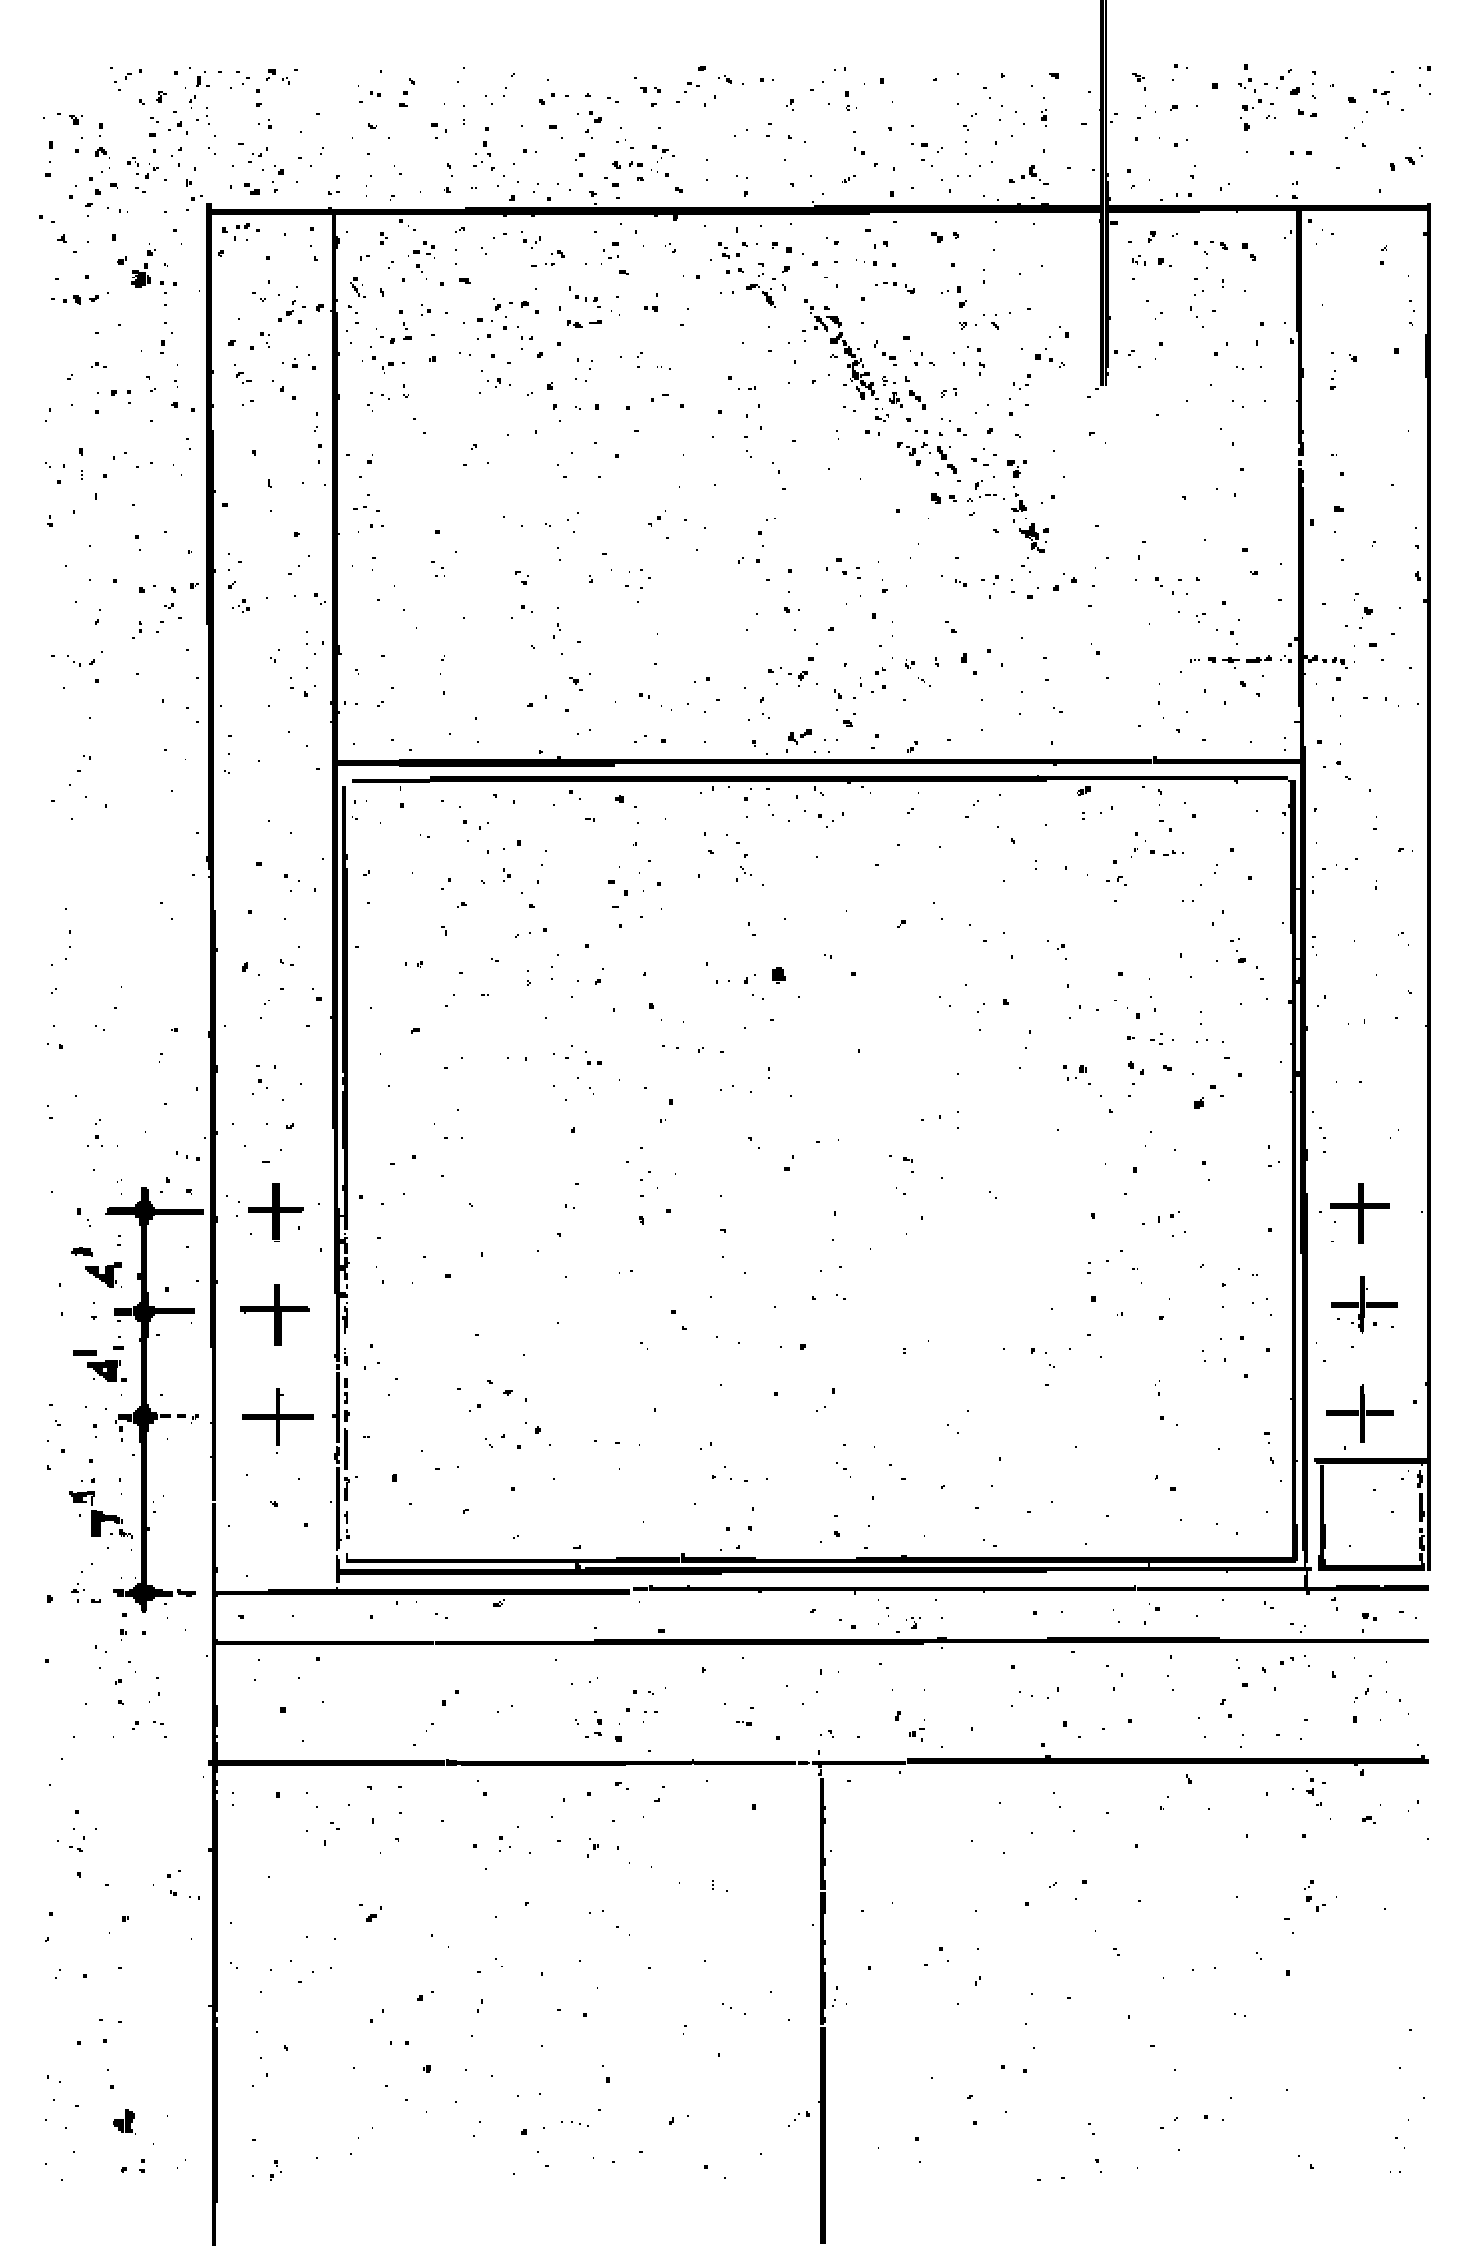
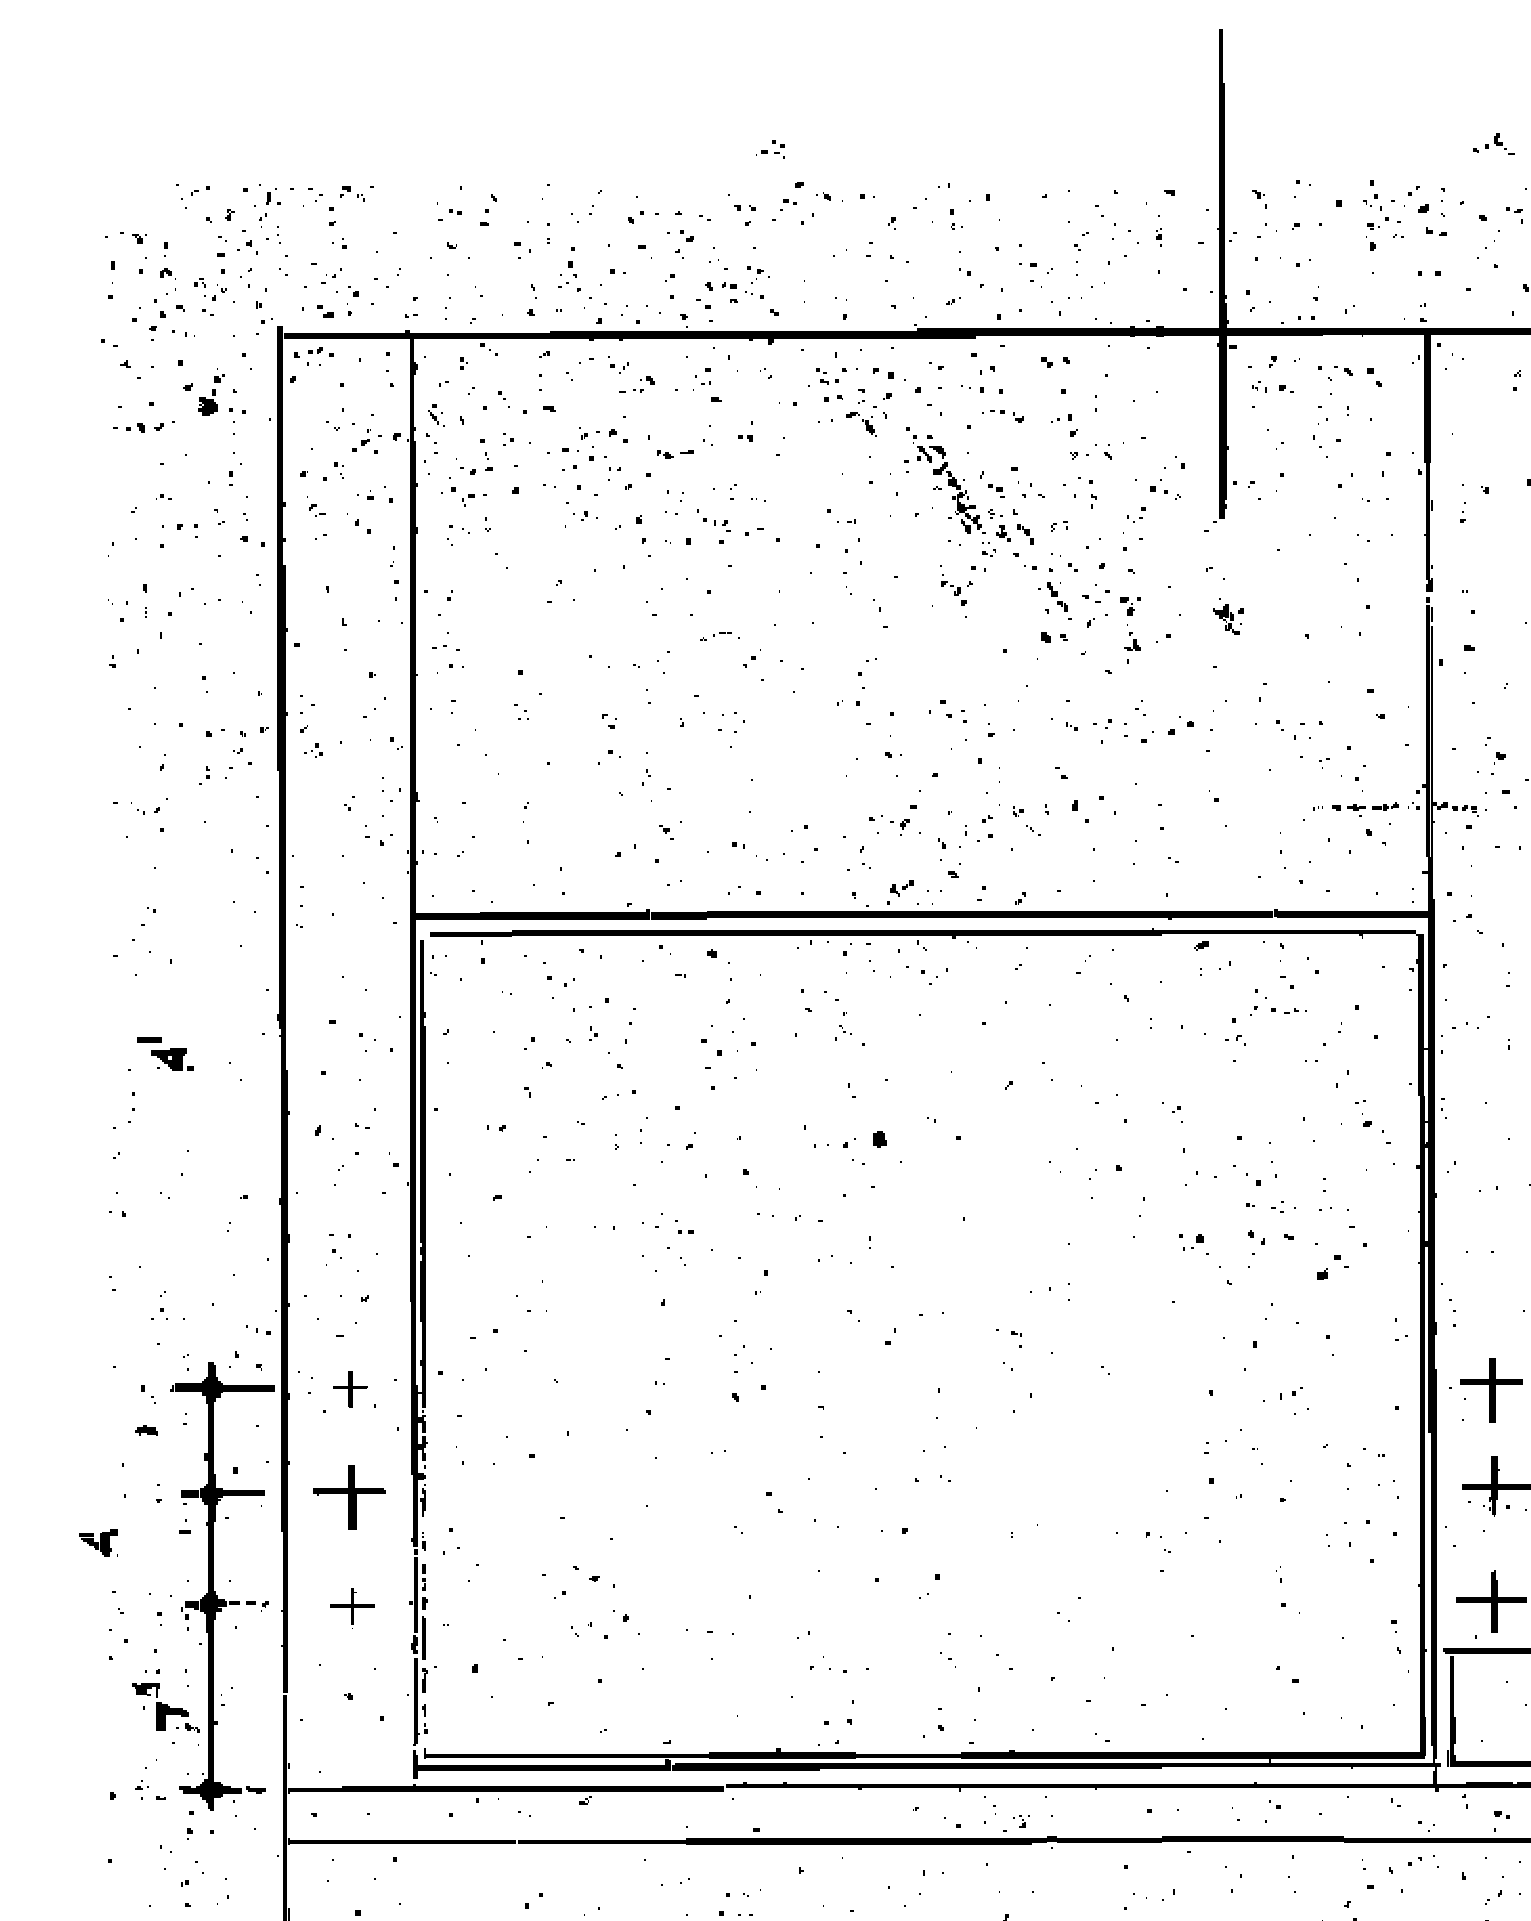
part: (1028, 174) -> (1493, 143), moved
part: (421, 249) -> (770, 149), moved
part: (584, 296) -> (713, 519), moved
part: (912, 453) -> (957, 593), moved
part: (985, 497) -> (719, 636), moved
part: (1033, 535) -> (1228, 616), moved
part: (275, 1212) -> (350, 1389), size x0.6
part: (103, 1274) -> (98, 1541), moved
part: (99, 1365) -> (164, 1053), moved
part: (277, 1420) -> (352, 1608), size x0.6

